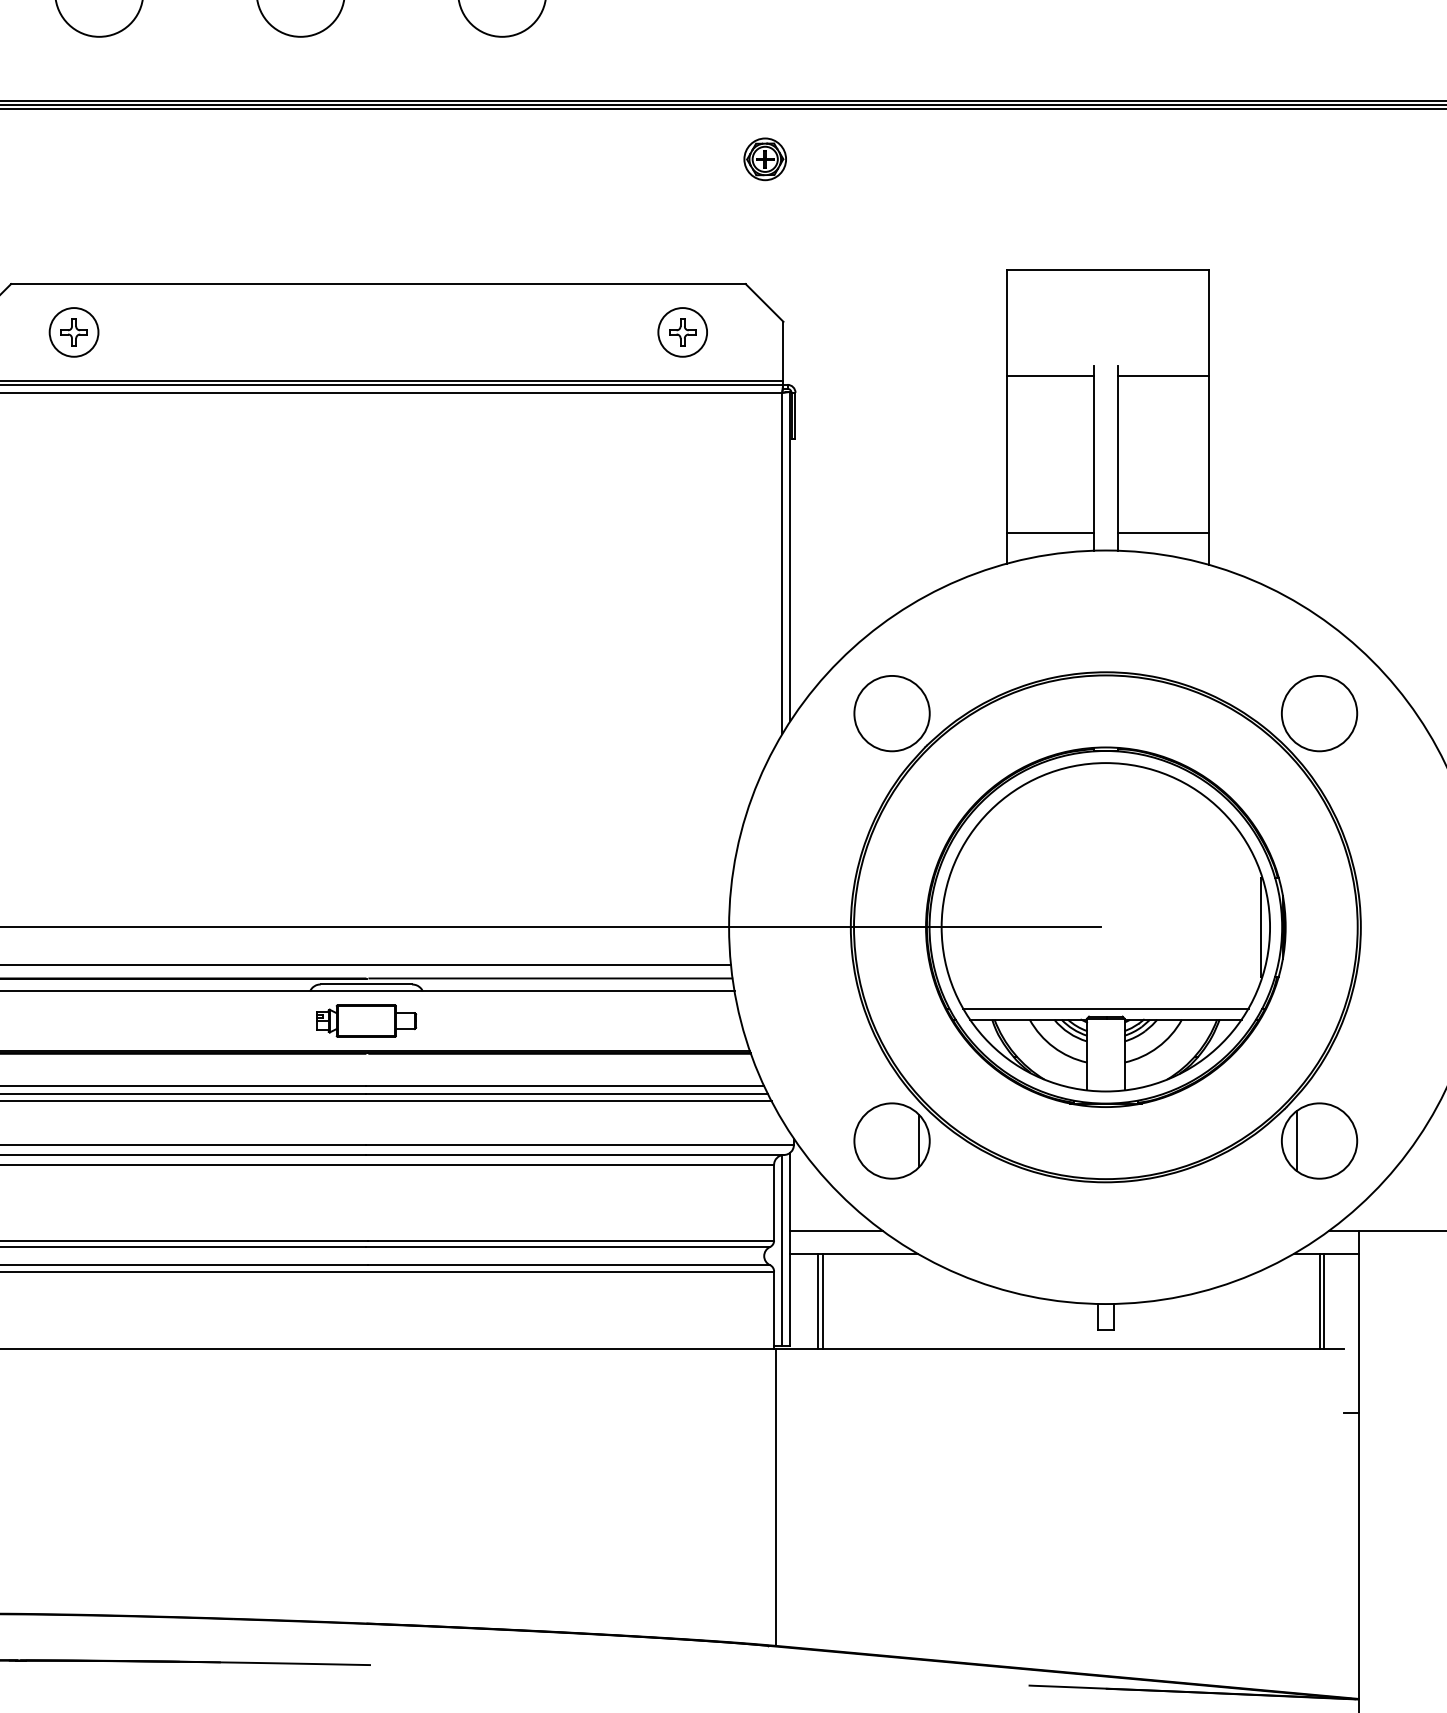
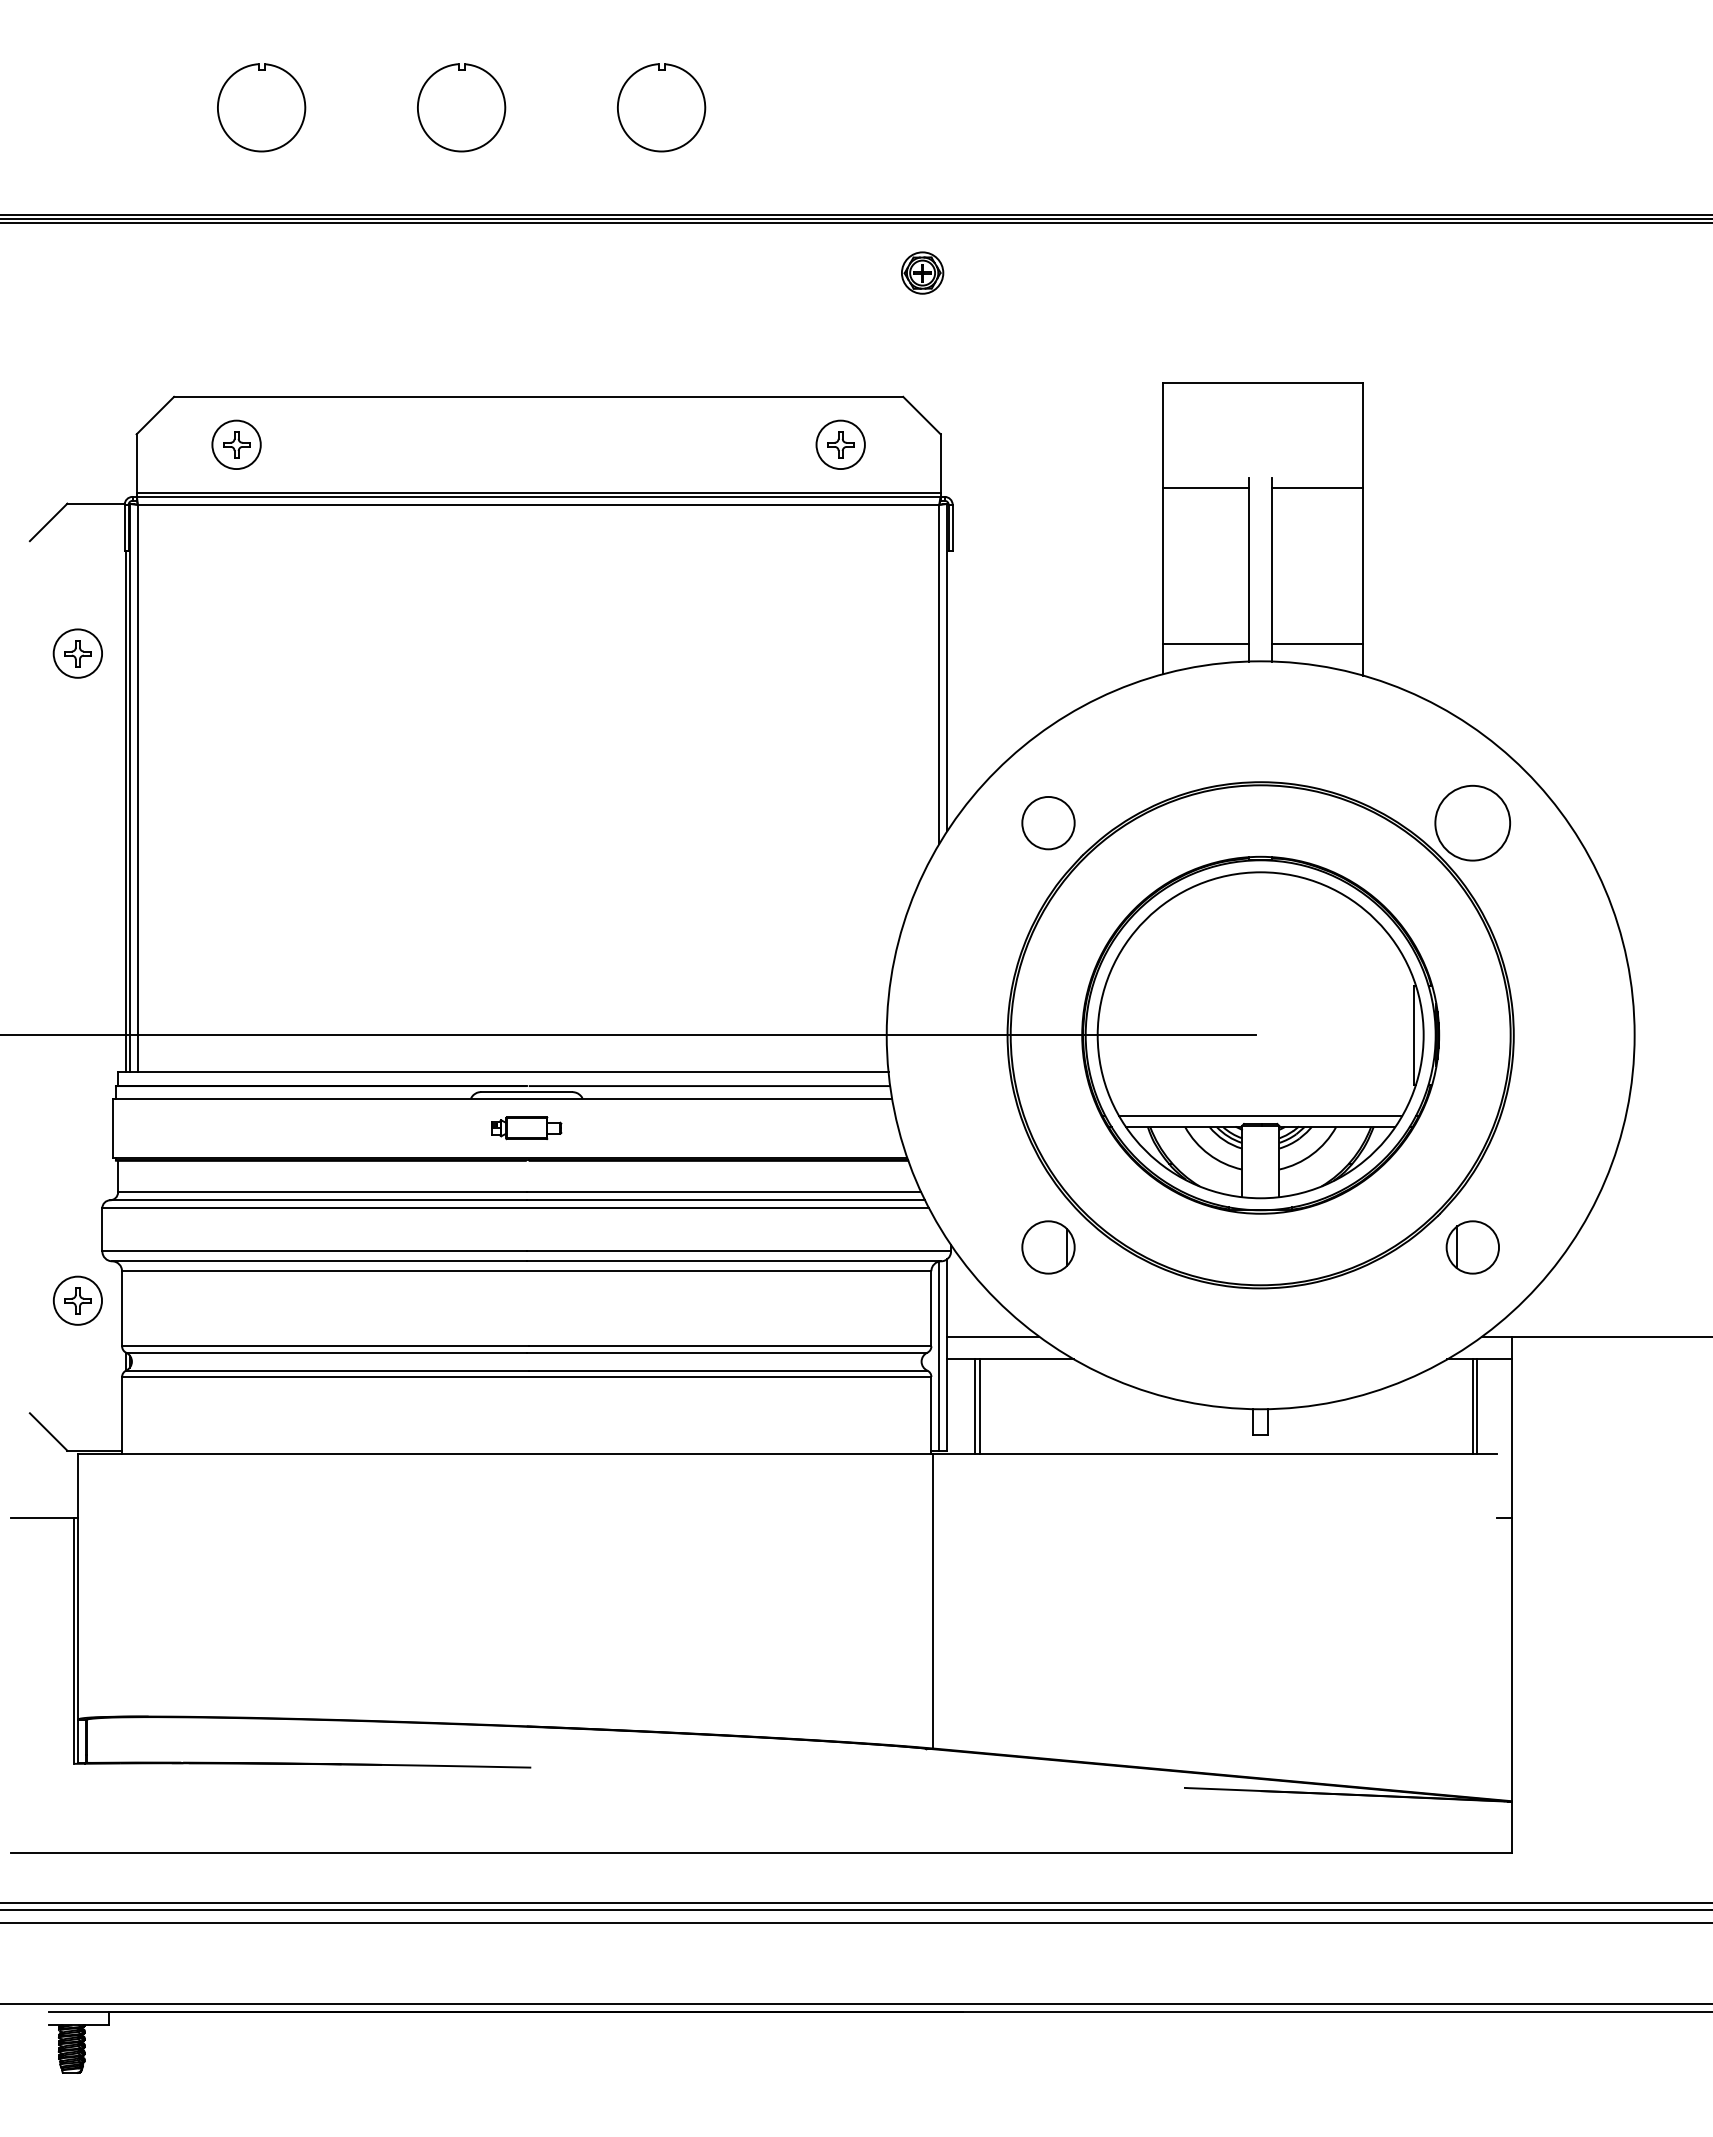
circle: (892, 712) -> (1048, 822), size x0.7
part: (366, 1020) -> (526, 1127), size x0.7
part: (892, 1141) -> (1048, 1247), size x0.7
part: (1319, 1141) -> (1472, 1247), size x0.7

